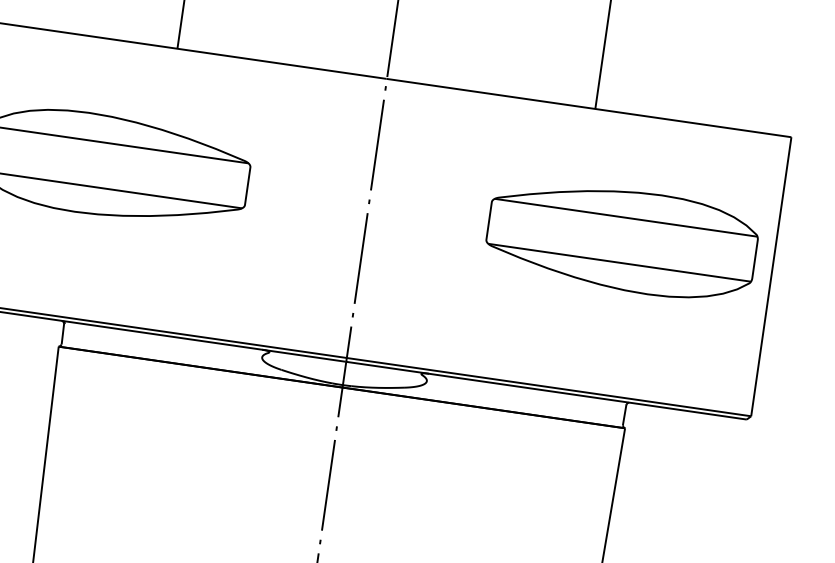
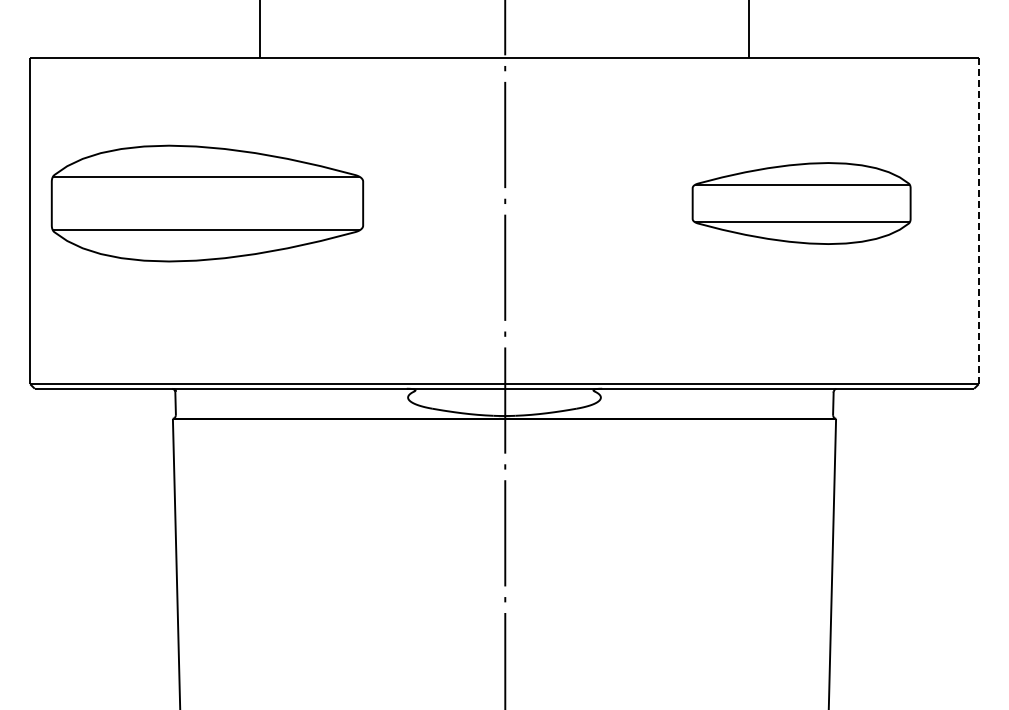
part: (622, 240) -> (801, 203), size x0.7
line: (771, 276) -> (978, 220), solid -> dashed

